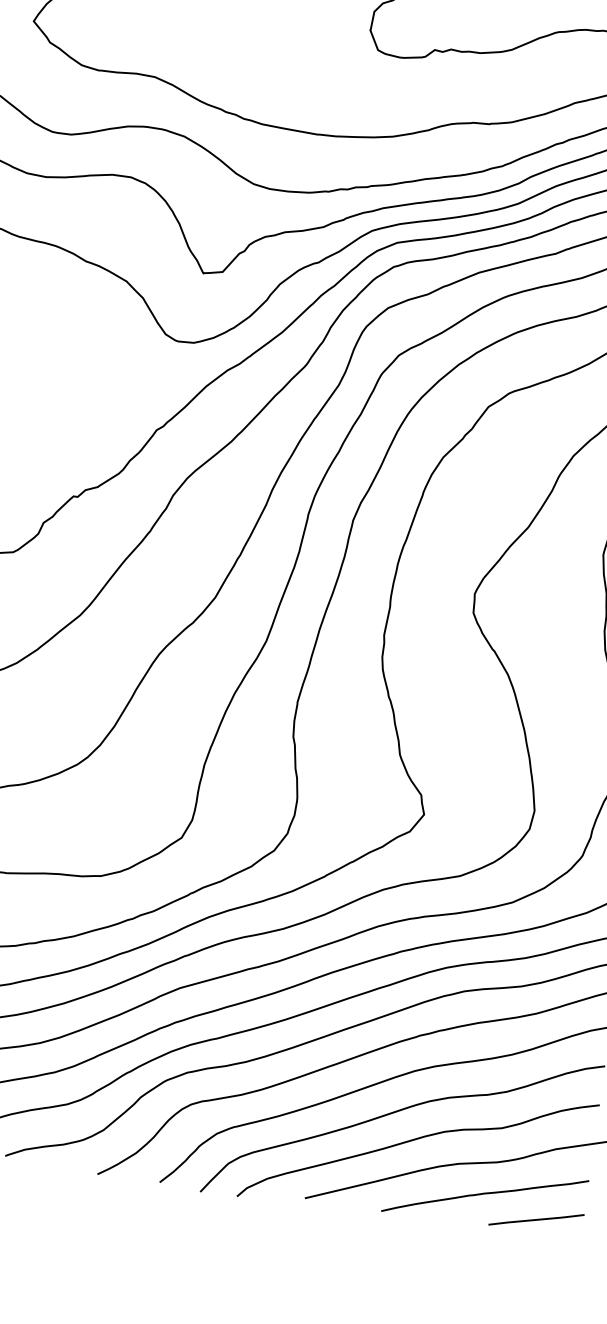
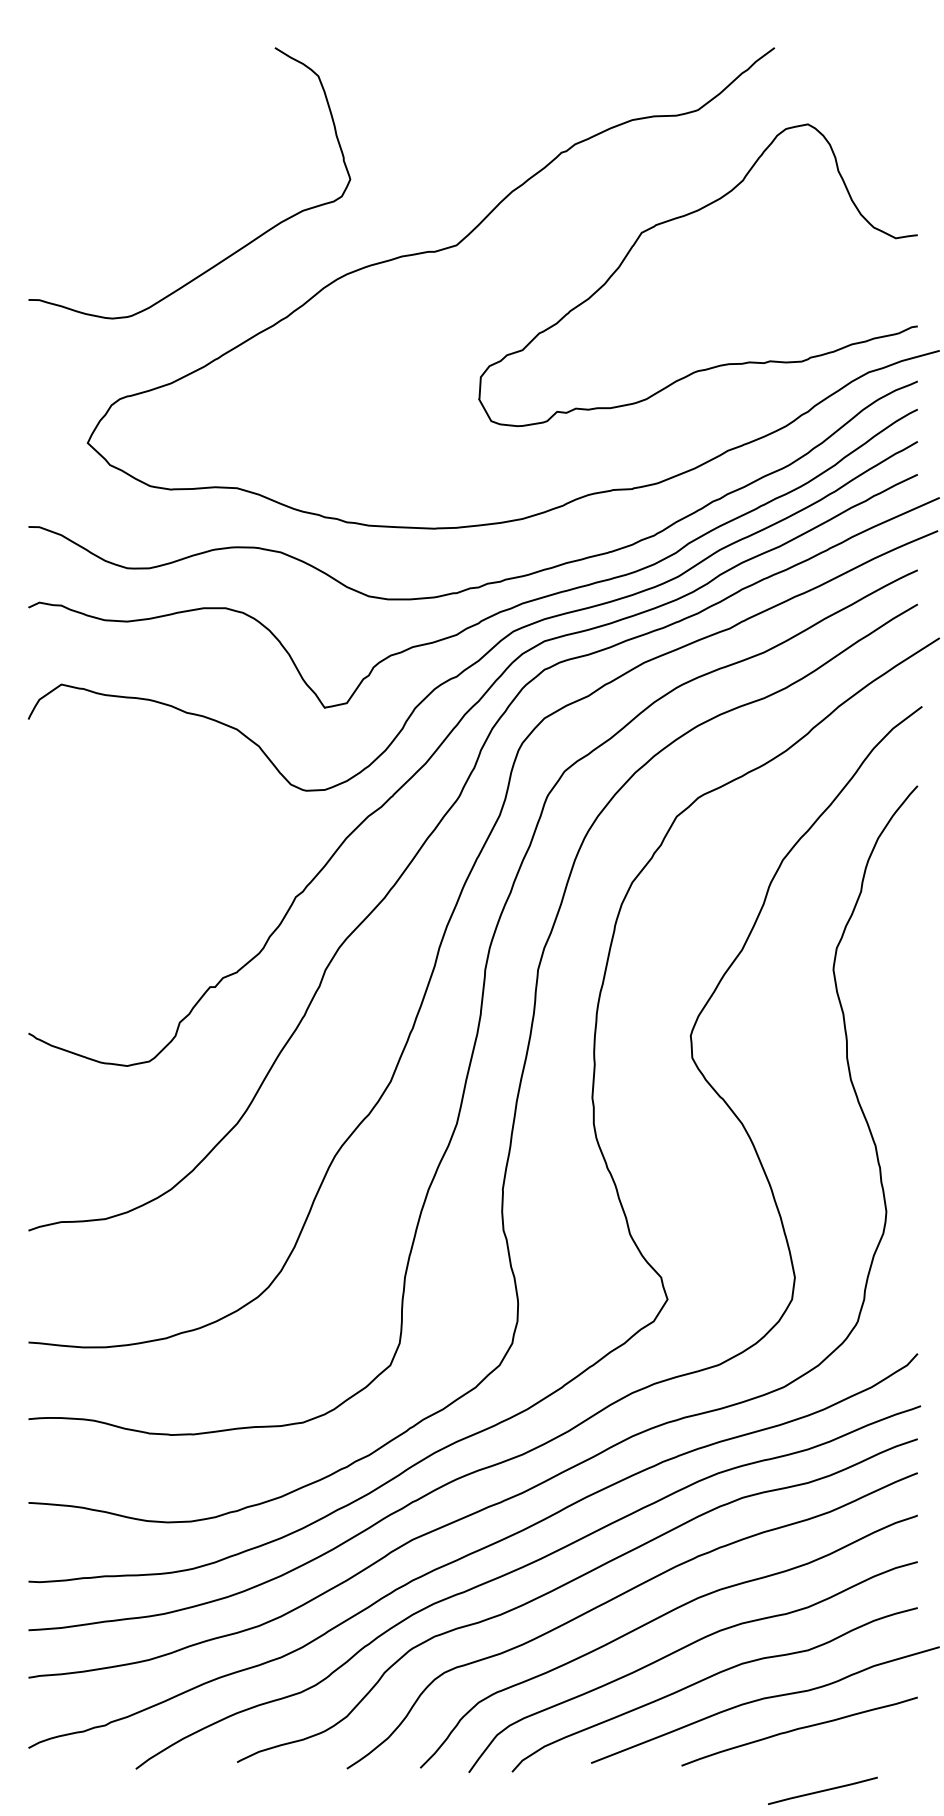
line: (536, 1219) -> (822, 1790), moved

